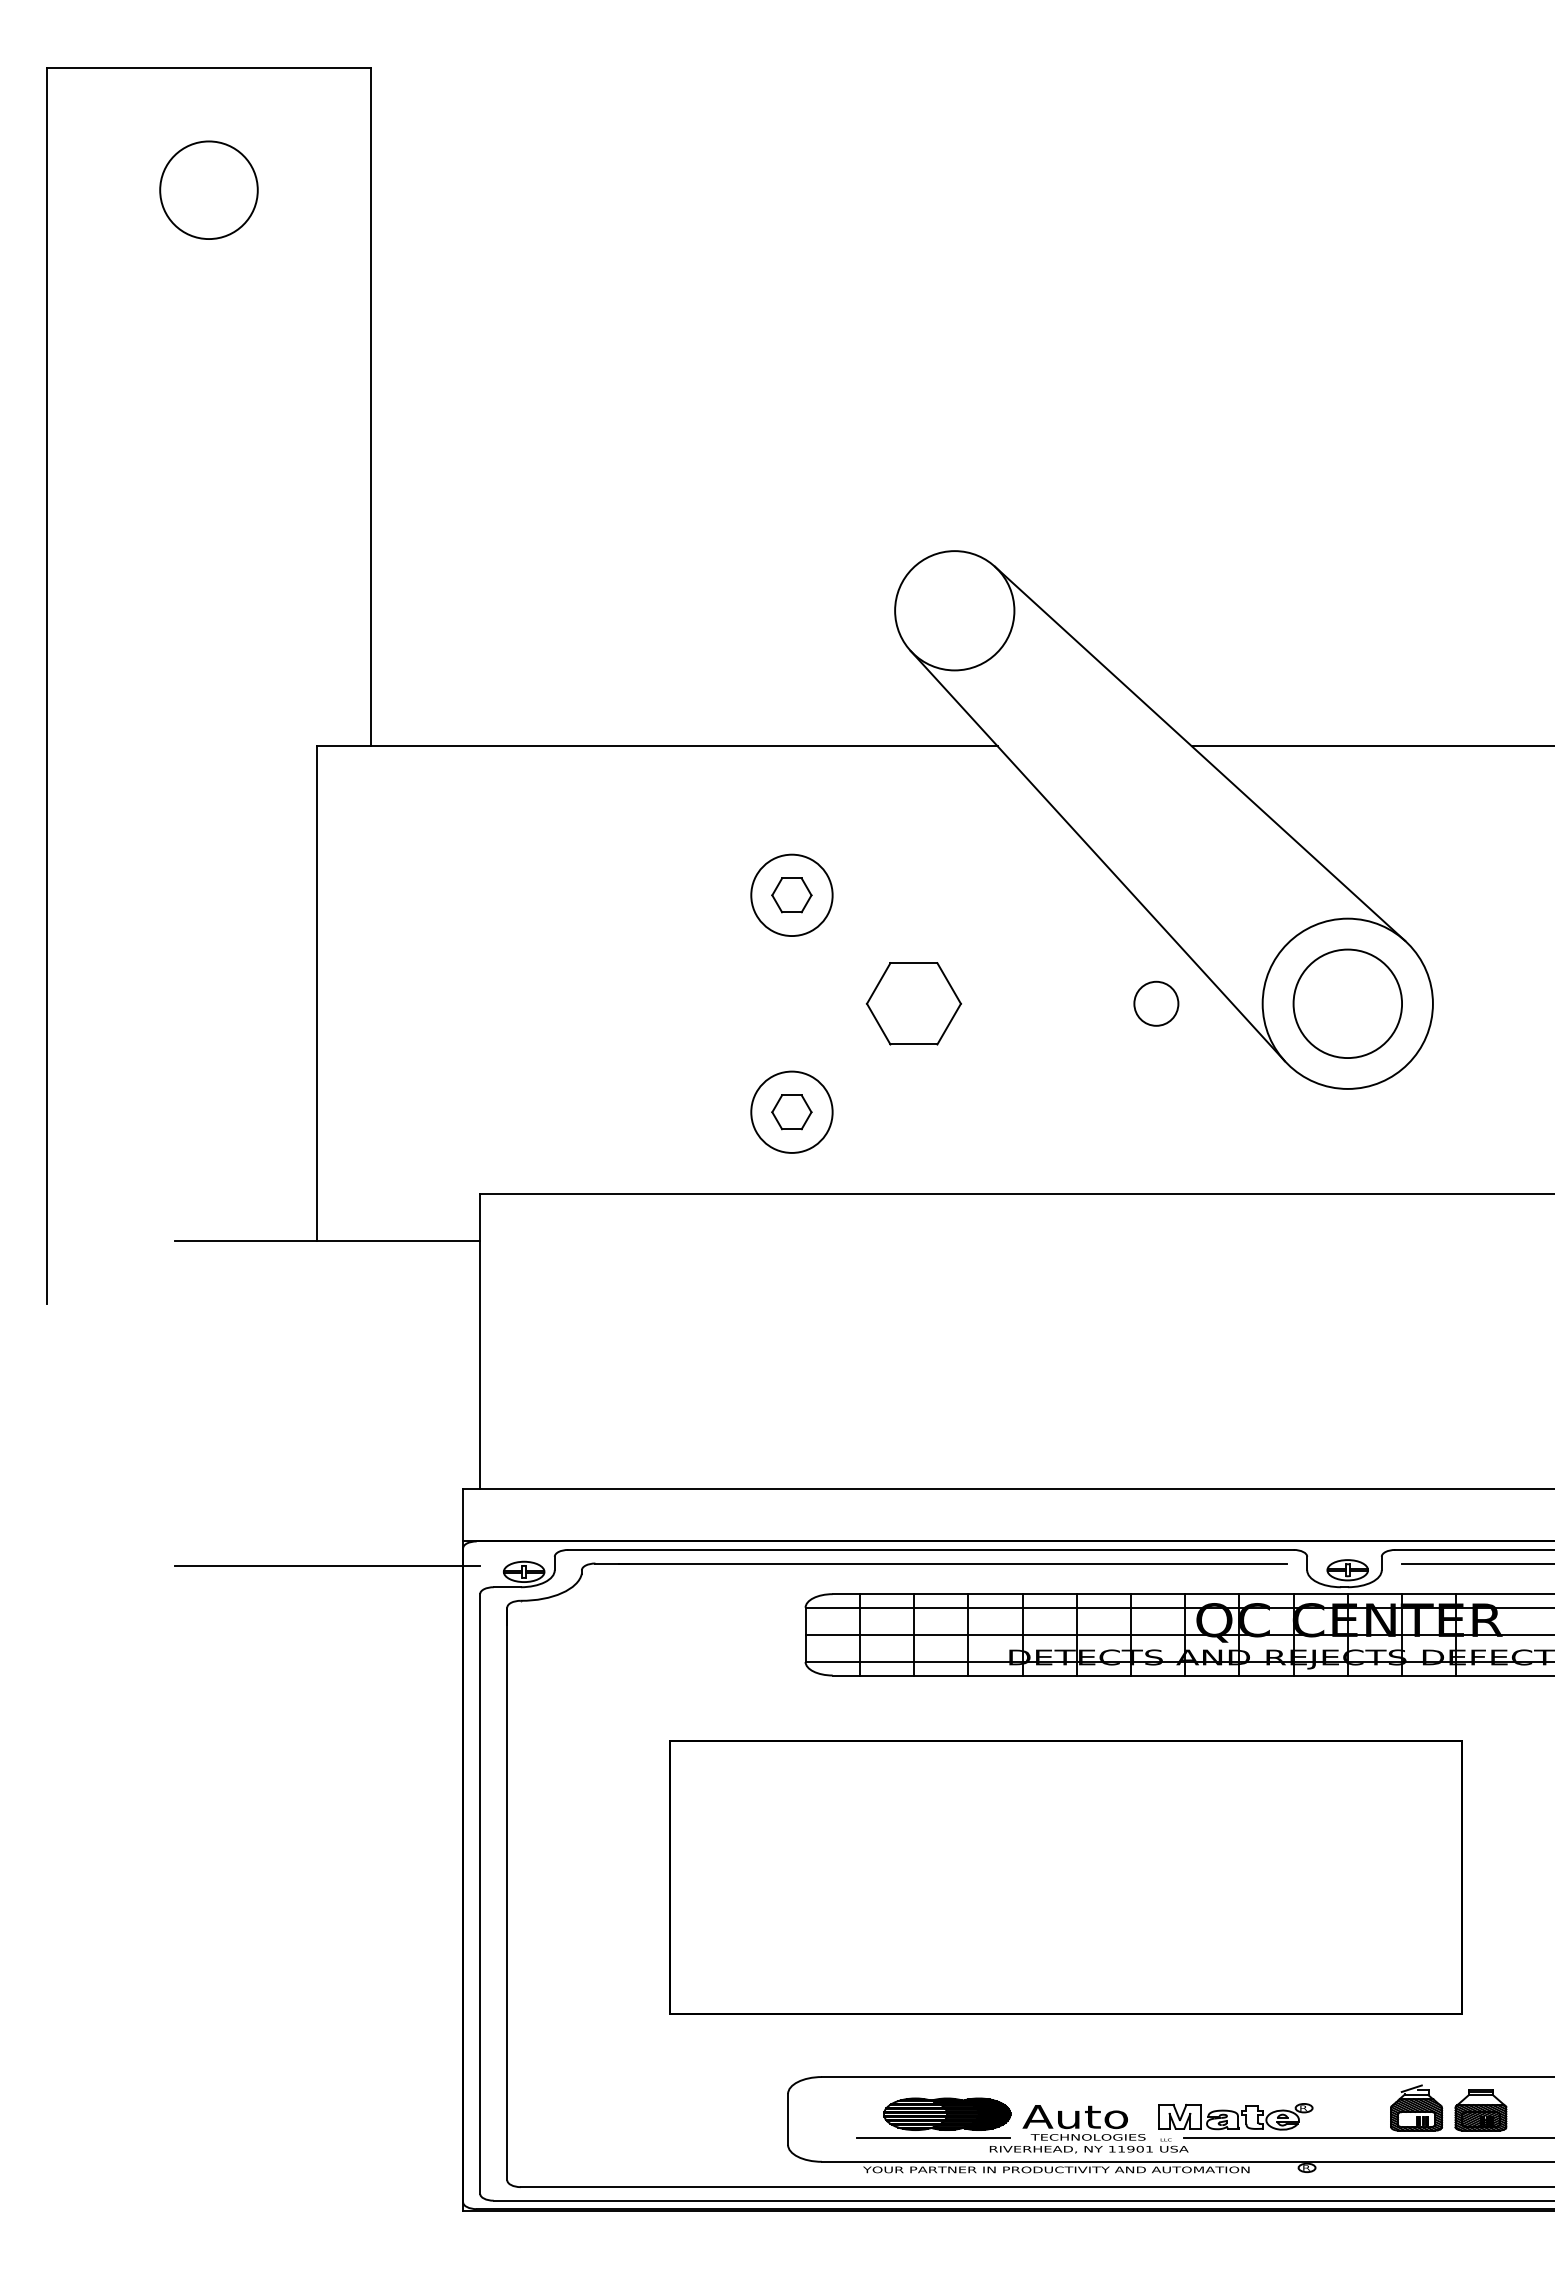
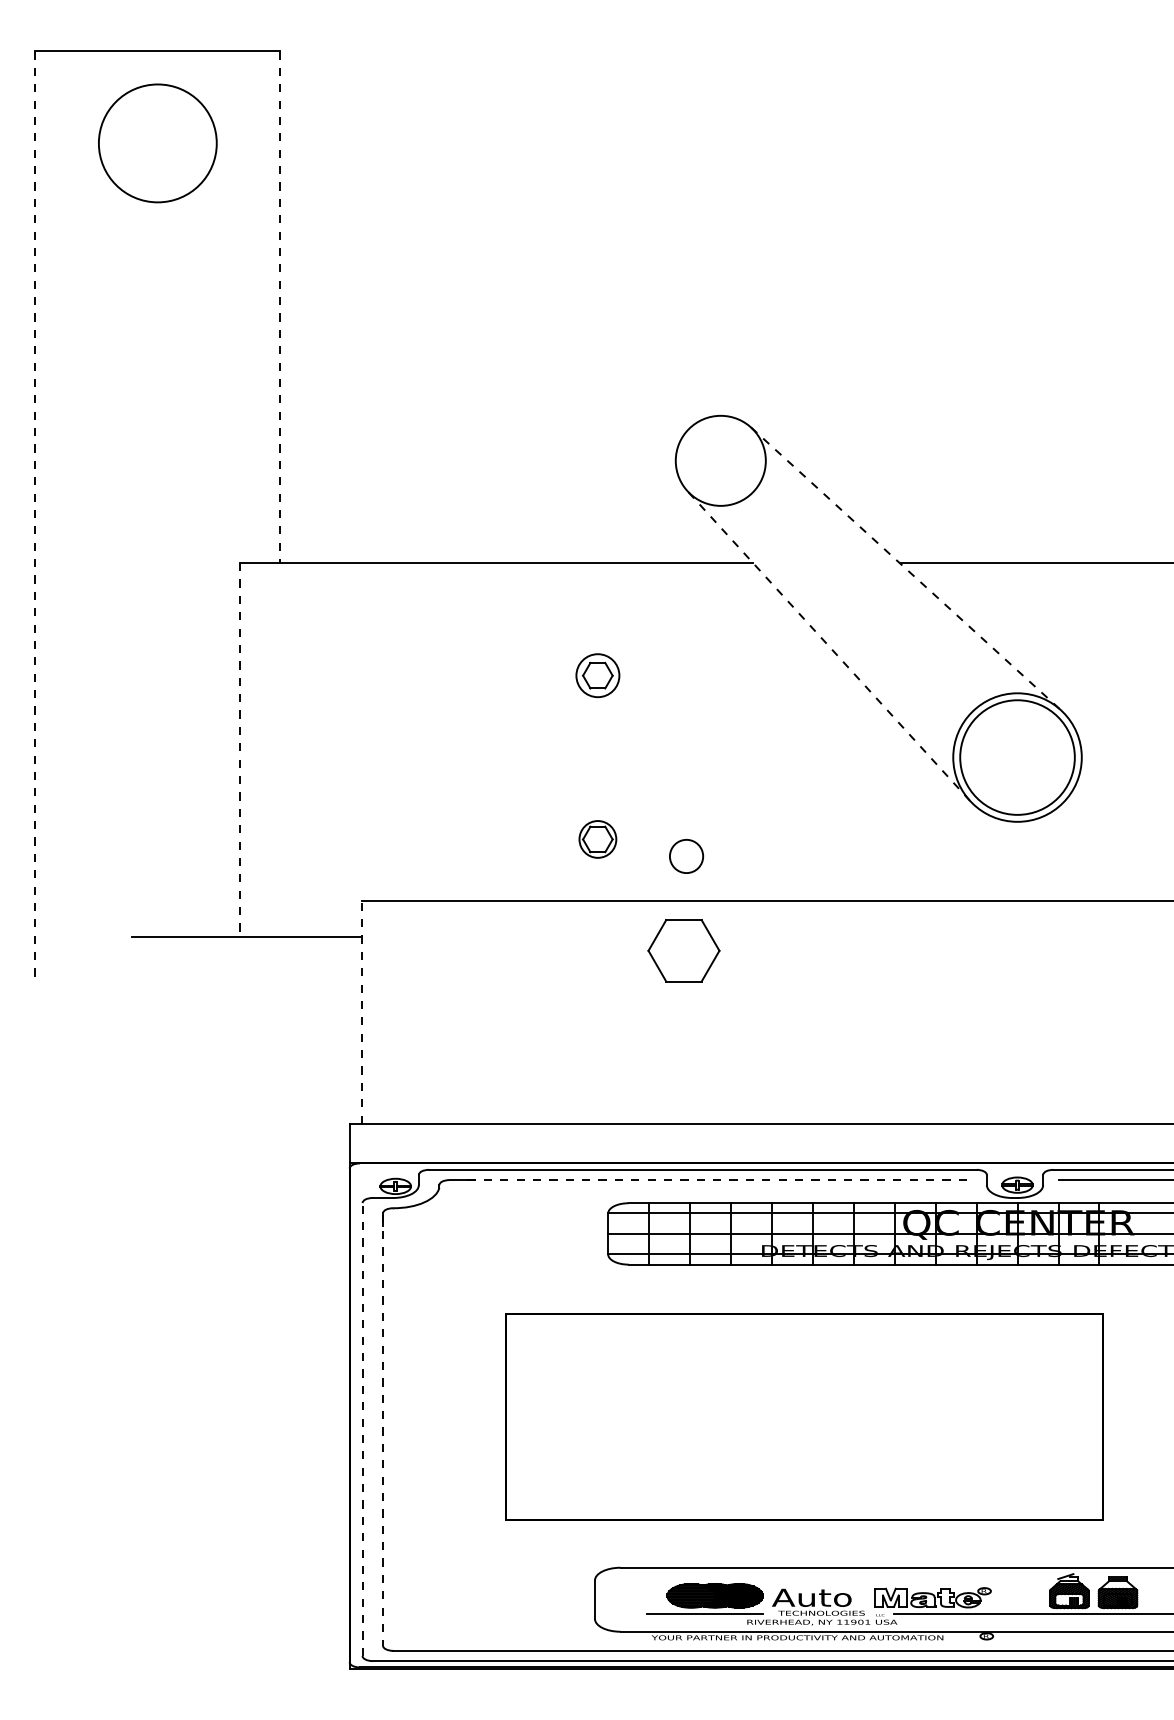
circle: (208, 190) -> (157, 143), size x1.6
line: (371, 407) -> (280, 307), solid -> dashed
line: (46, 686) -> (35, 518), solid -> dashed
line: (1200, 753) -> (906, 568), solid -> dashed
line: (1097, 856) -> (828, 646), solid -> dashed
circle: (791, 895) -> (597, 675), size x0.7
line: (317, 994) -> (239, 750), solid -> dashed
part: (913, 1003) -> (683, 950), moved
circle: (1156, 1003) -> (686, 856), moved
circle: (1347, 1003) -> (1017, 757), size x1.4
circle: (791, 1111) -> (597, 838), size x0.6
line: (480, 1341) -> (362, 1012), solid -> dashed
line: (953, 1563) -> (719, 1180), solid -> dashed
line: (327, 1566) -> (247, 1182), removed
line: (480, 1893) -> (362, 1429), solid -> dashed
line: (507, 1894) -> (383, 1429), solid -> dashed

